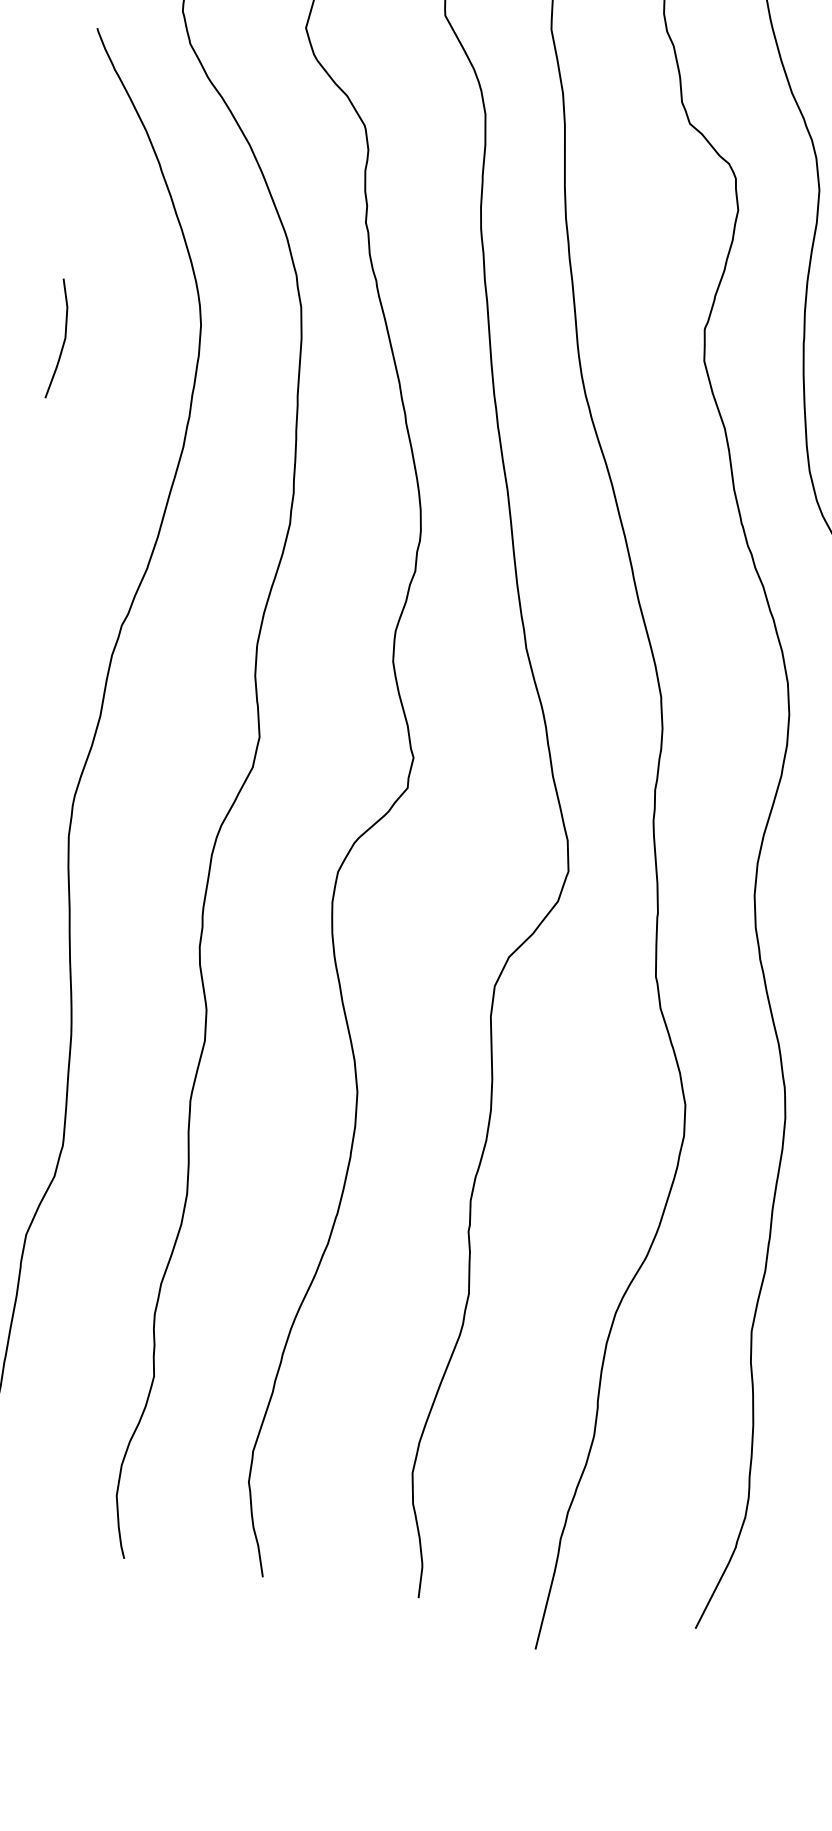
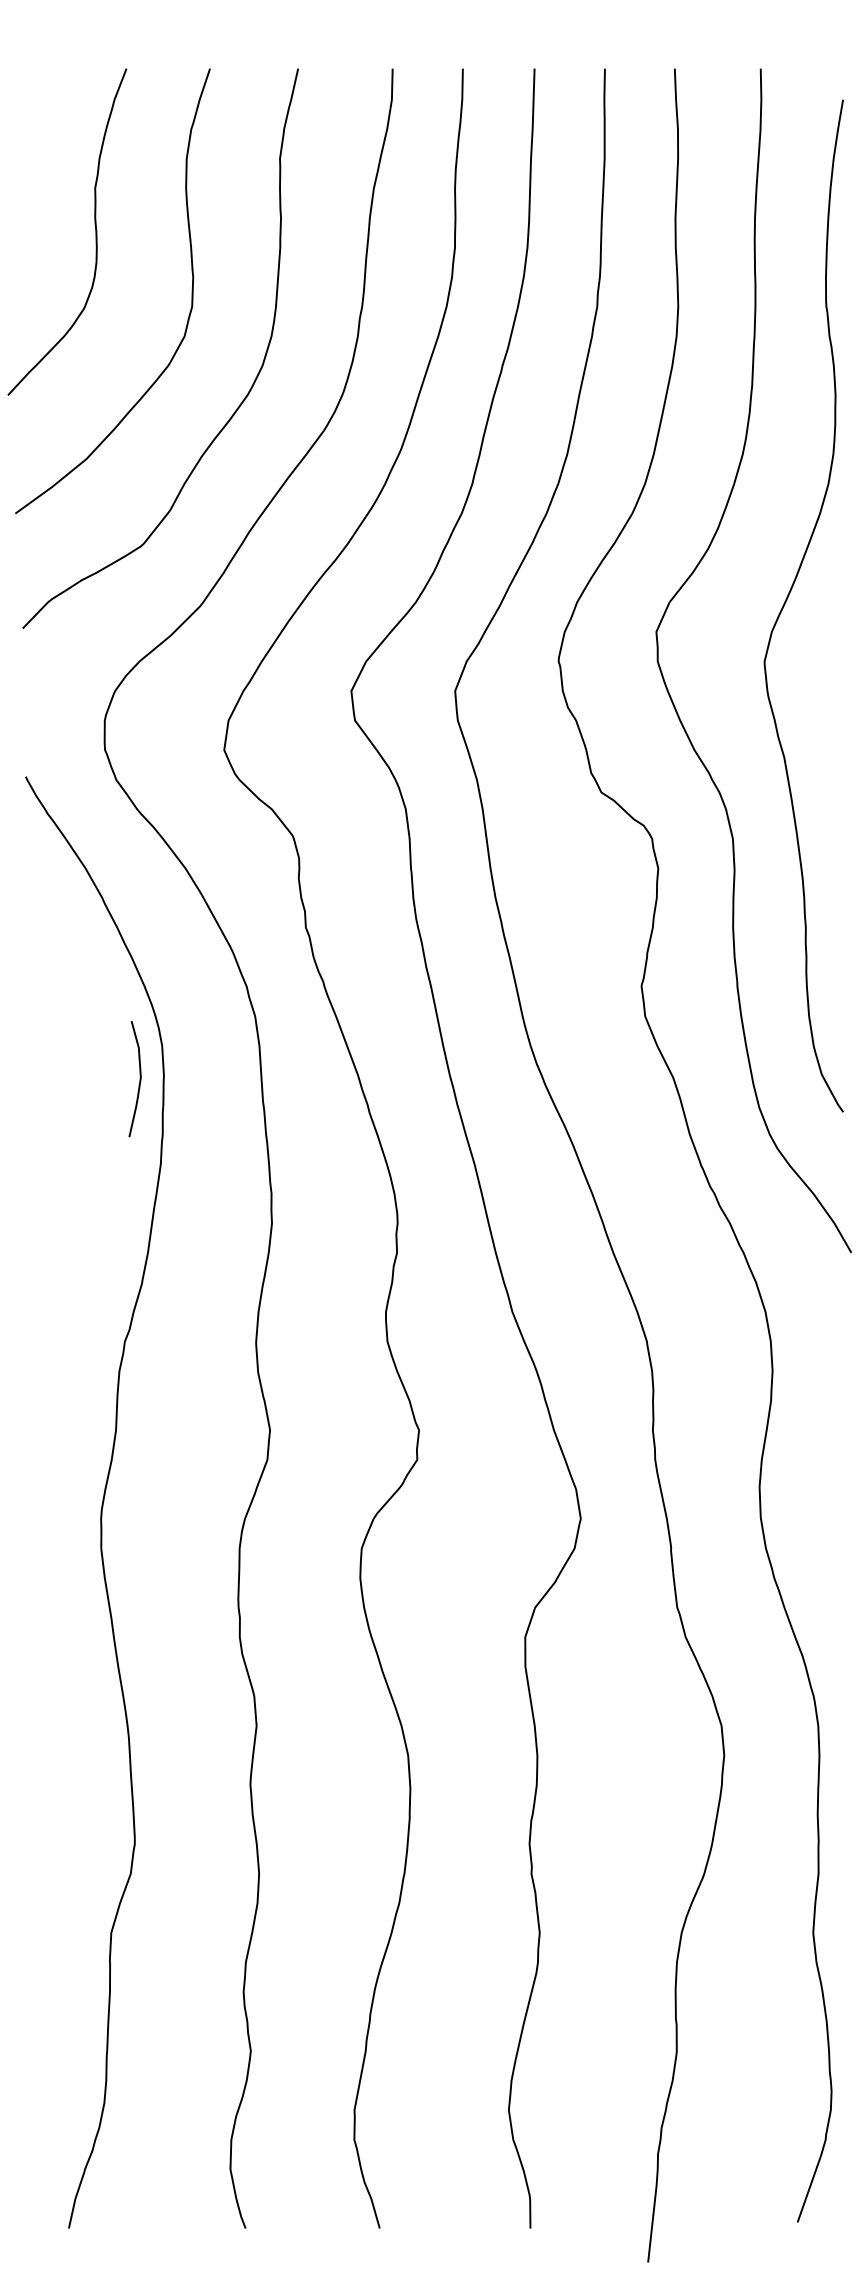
curve: (63, 340) -> (139, 1079), moved

